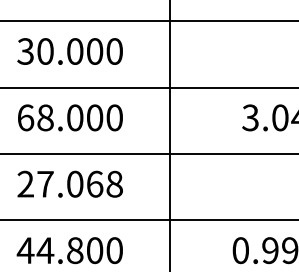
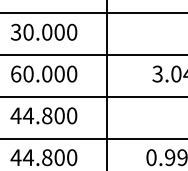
text: (45, 118) -> (28, 74), 68.000 -> 60.000
text: (69, 183) -> (43, 115), 27.068 -> 44.800

